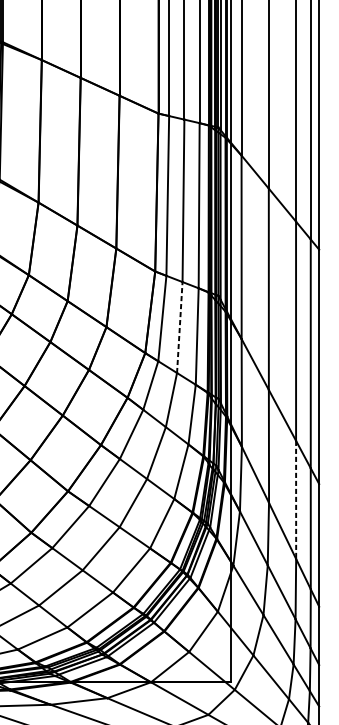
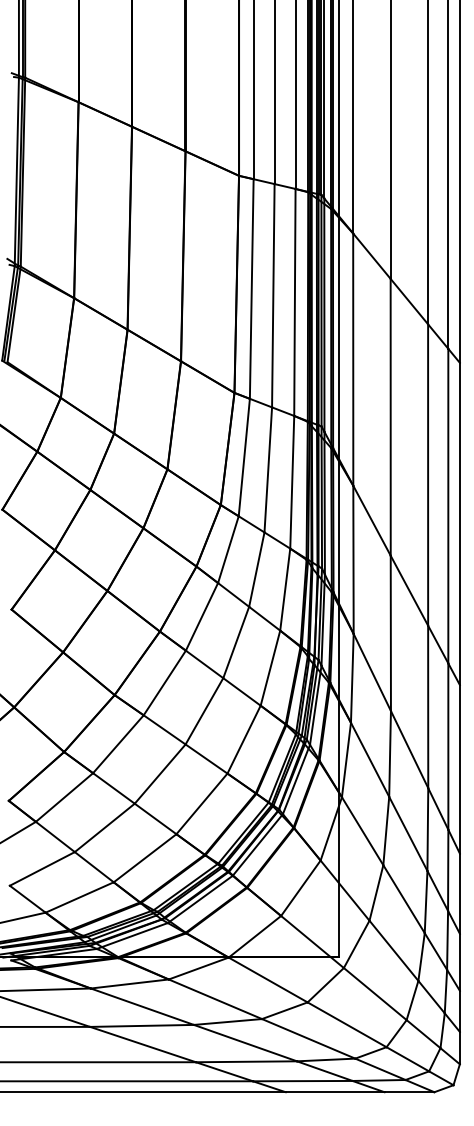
line: (179, 327) -> (268, 469), dashed -> solid
line: (296, 500) -> (428, 707), dashed -> solid

